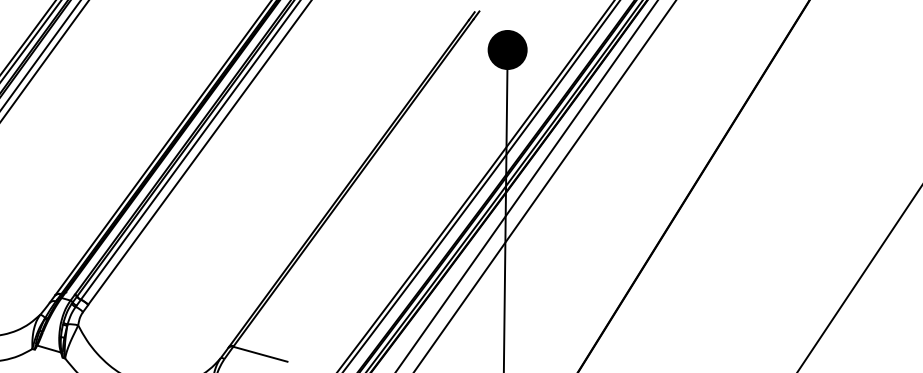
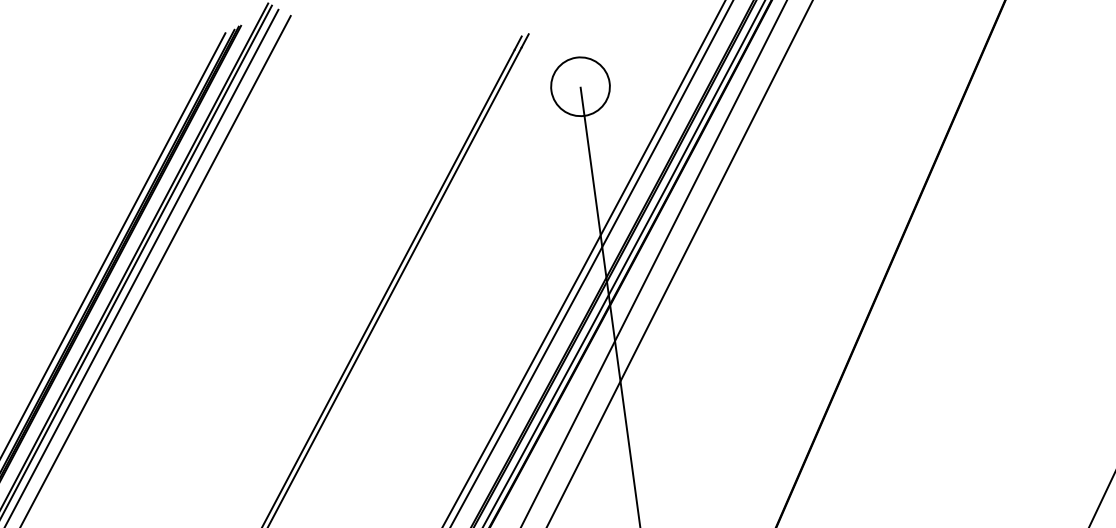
fill: (507, 49) -> (580, 86), removed

